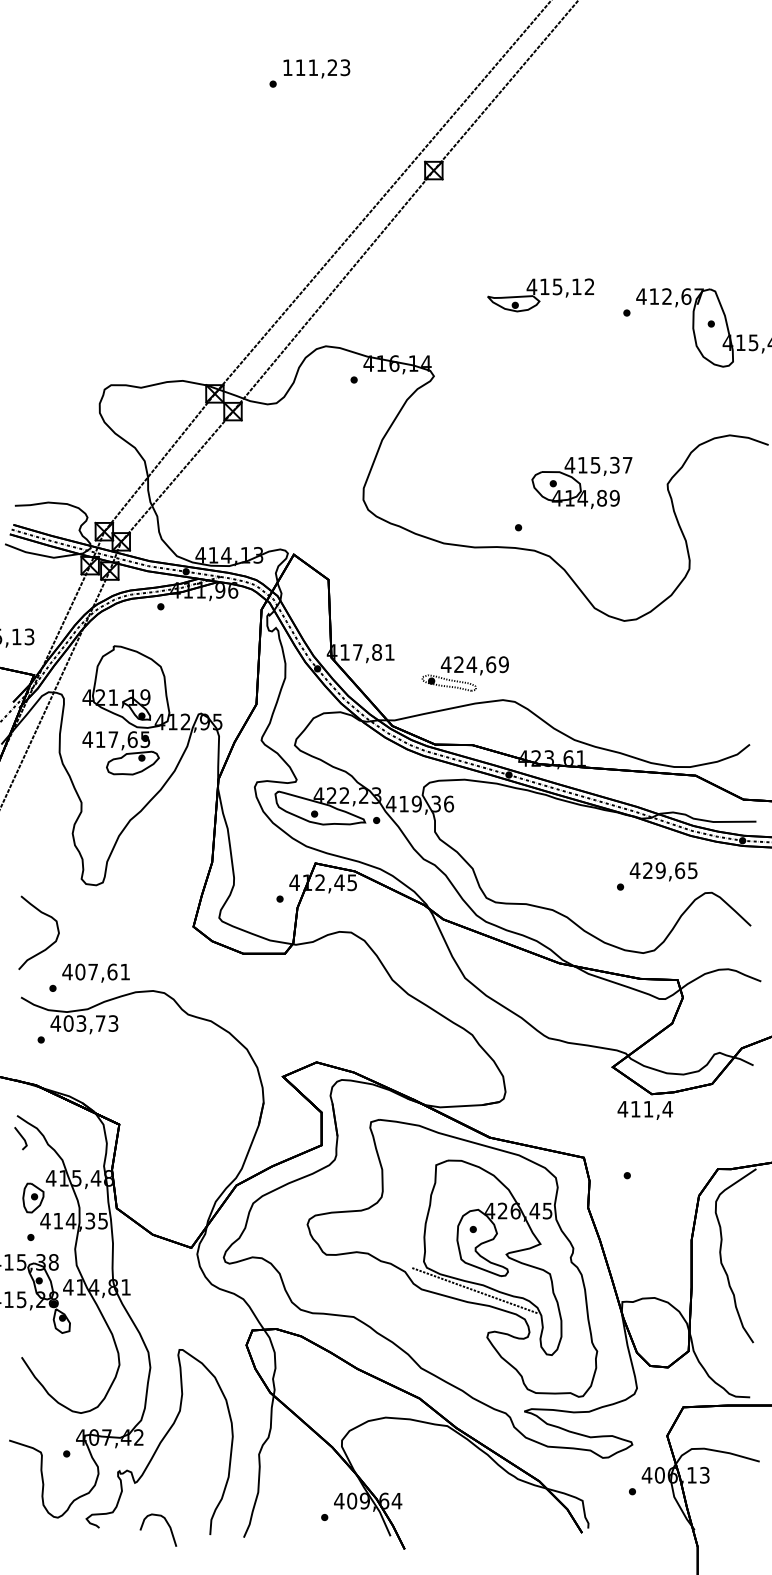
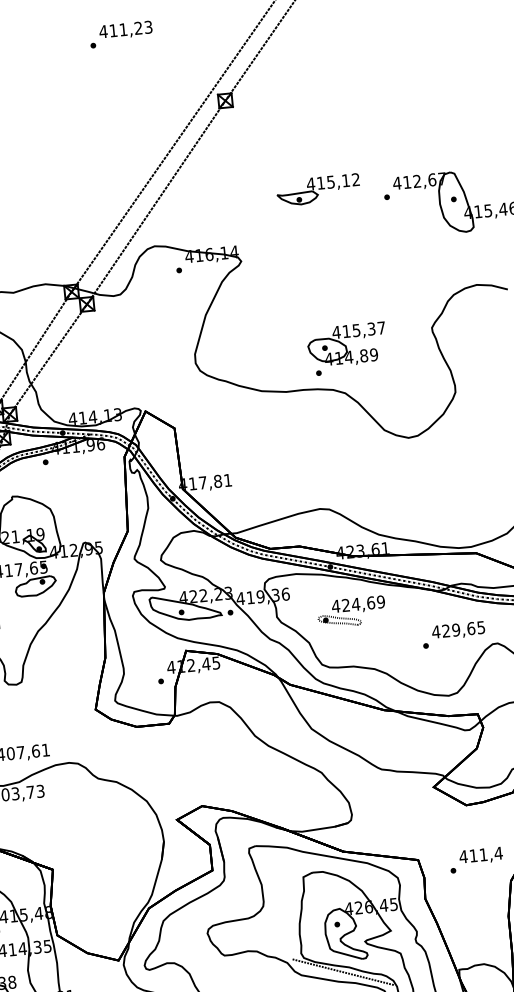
text: (287, 67) -> (103, 31), 111,23 -> 411,23
part: (581, 482) -> (346, 345), moved
part: (464, 673) -> (350, 611), moved
text: (645, 1110) -> (481, 856), moved

